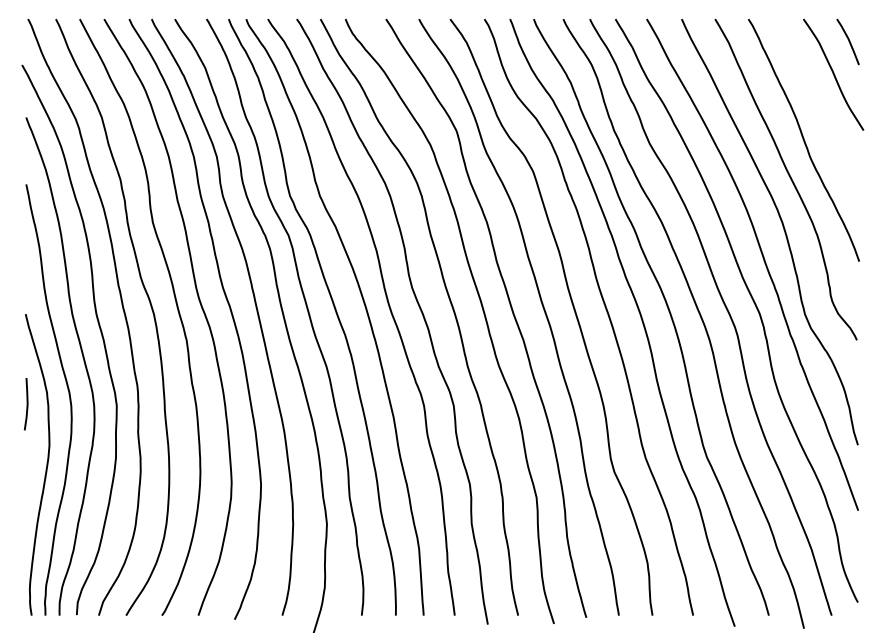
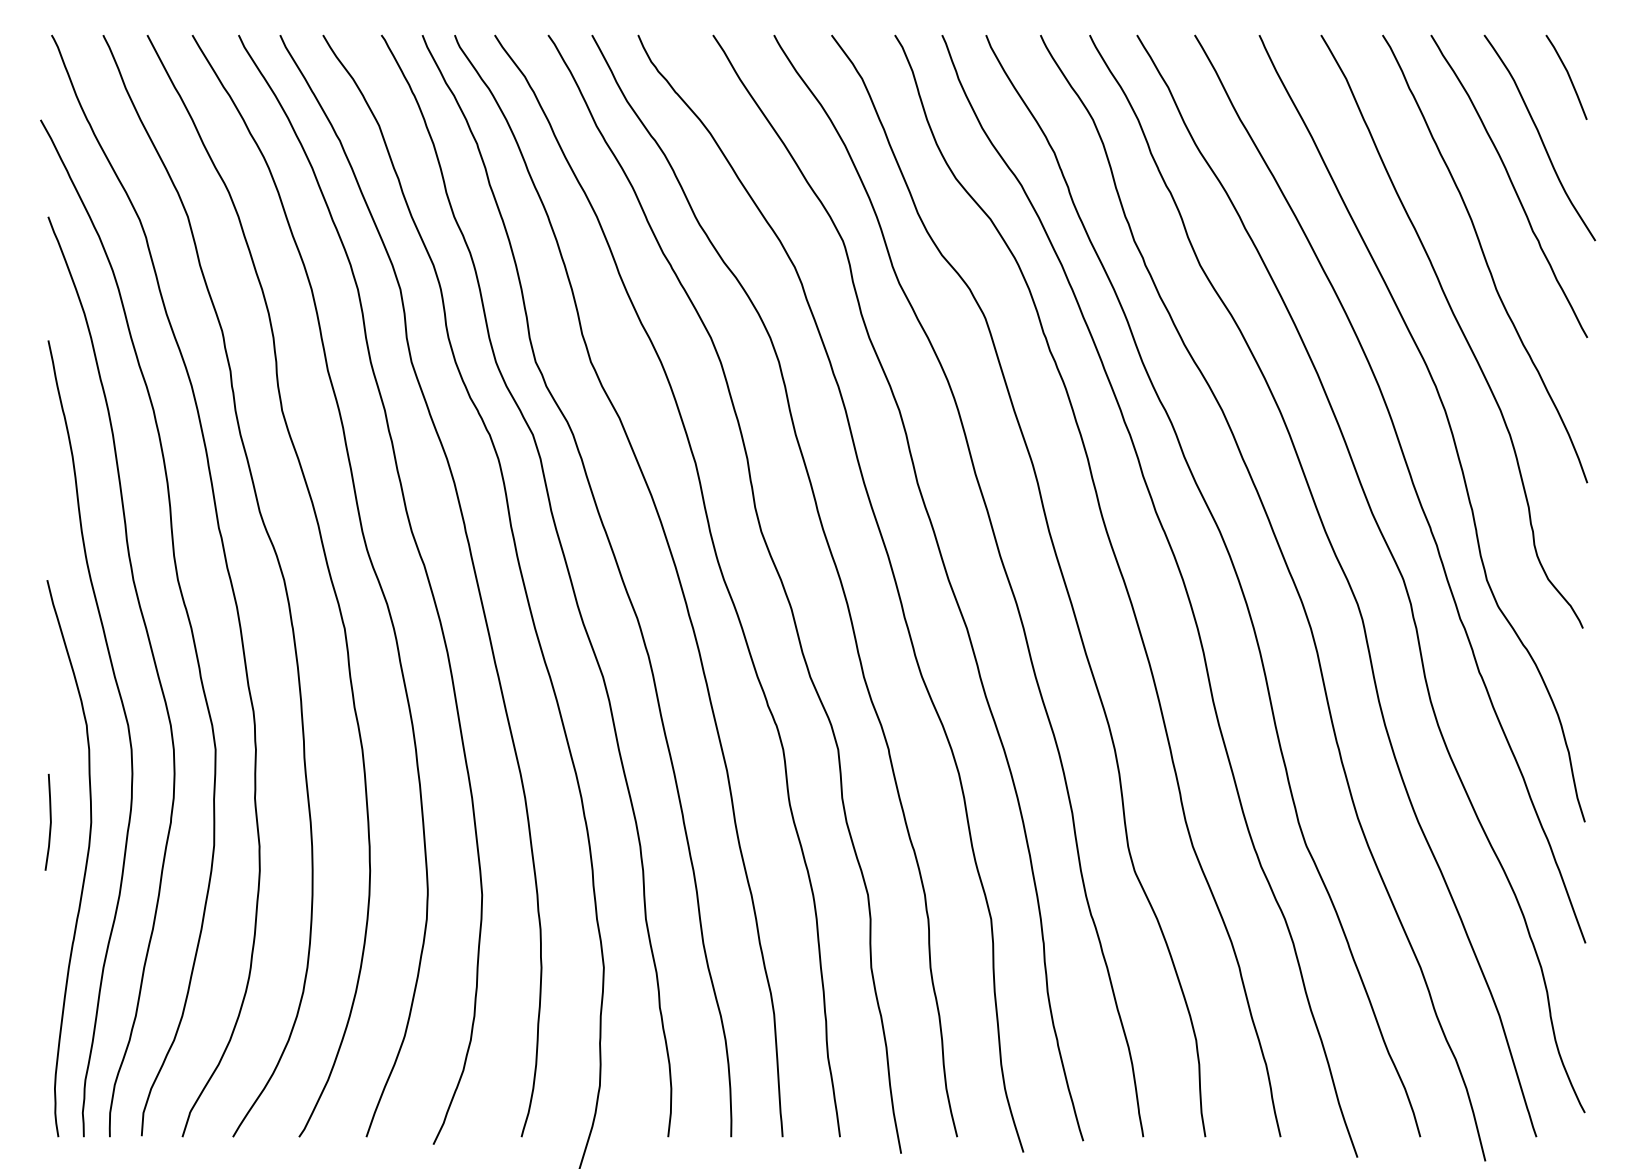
curve: (817, 99) -> (1510, 183), added
line: (26, 404) -> (48, 822), moved

